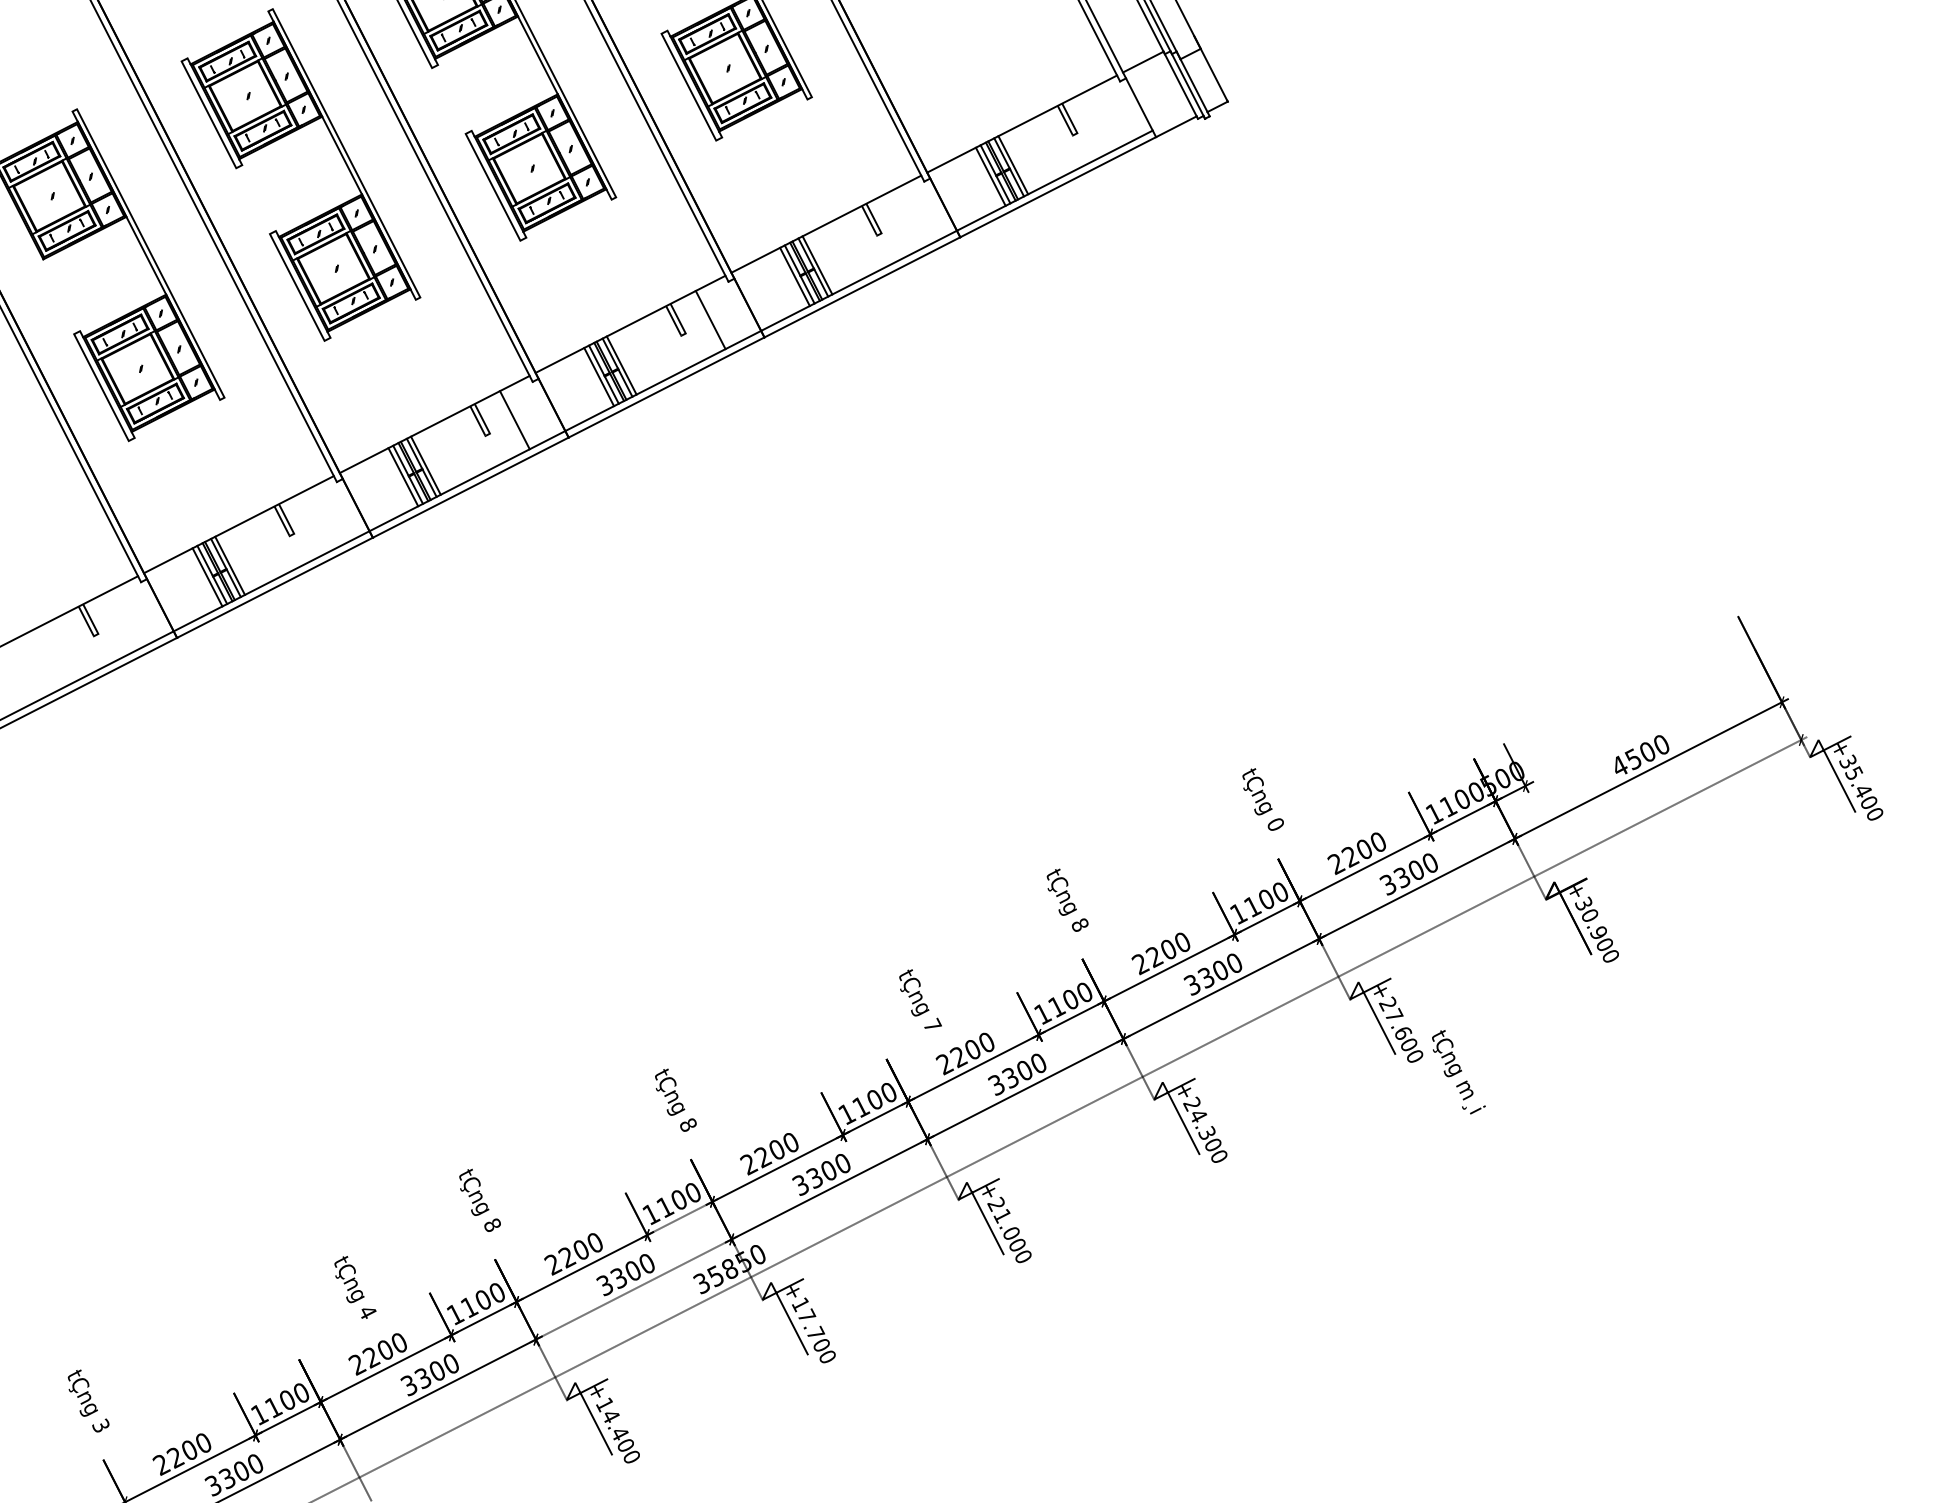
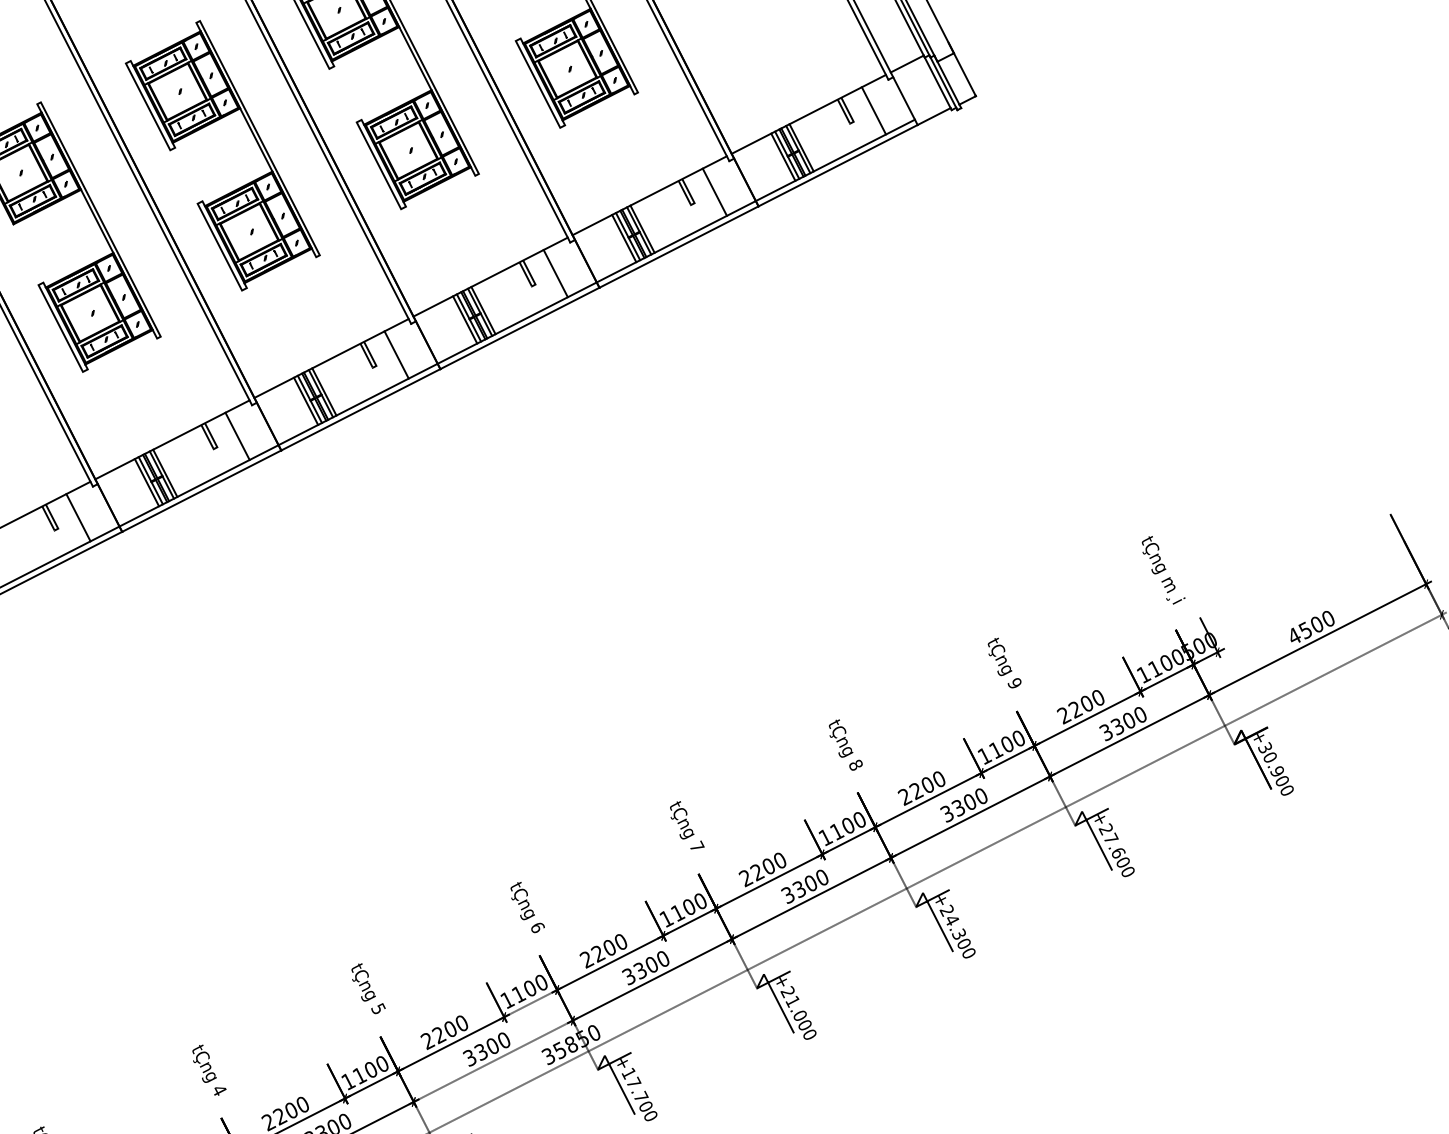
line: (1102, 119) -> (874, 110), added
line: (906, 219) -> (714, 191), added
line: (318, 520) -> (237, 436), added
line: (123, 620) -> (78, 517), added
text: (1275, 823) -> (1014, 682), 0 -> 9
text: (920, 998) -> (687, 824), moved
text: (1458, 1072) -> (1163, 570), moved
text: (688, 1124) -> (537, 927), 8 -> 6
text: (492, 1224) -> (378, 1008), 8 -> 5
text: (355, 1287) -> (209, 1070), moved

